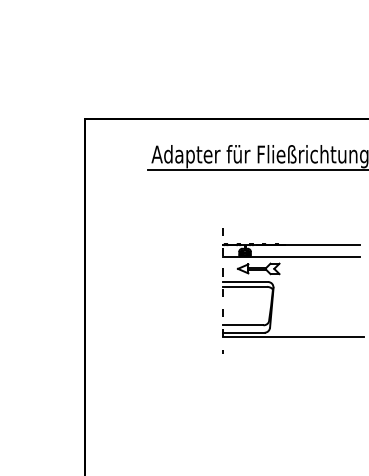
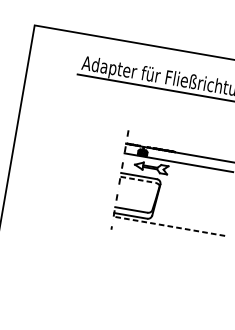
line: (245, 286) -> (138, 179), solid -> dashed
line: (293, 337) -> (169, 226), solid -> dashed

